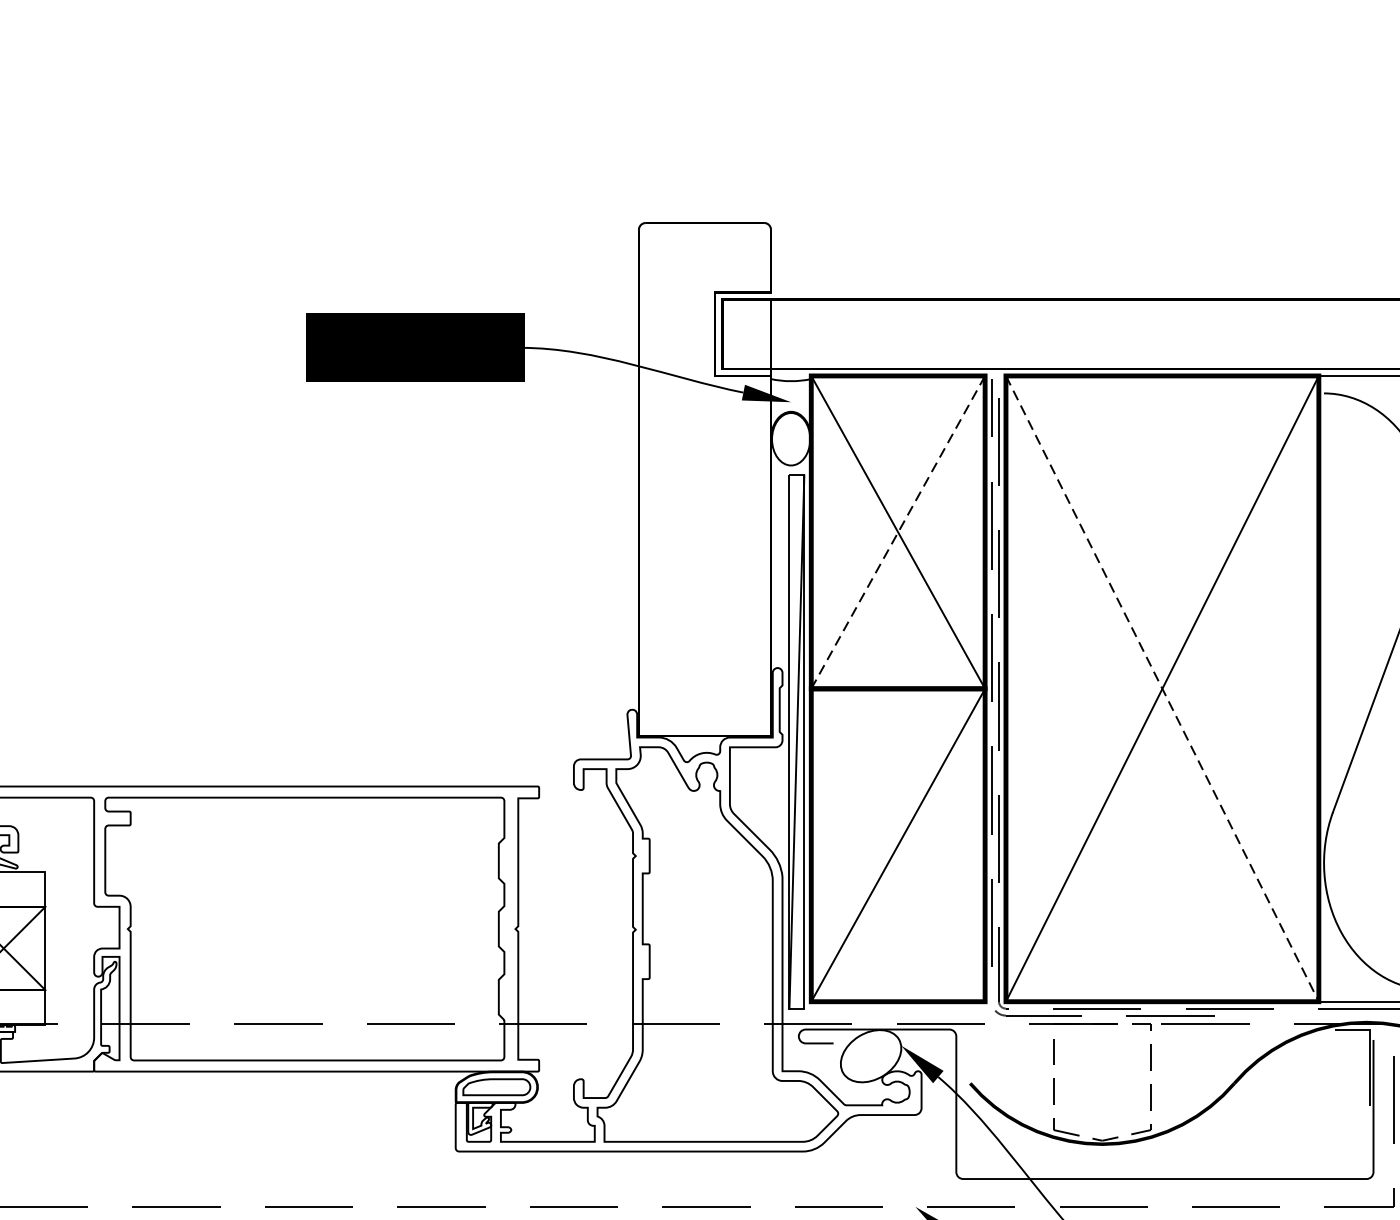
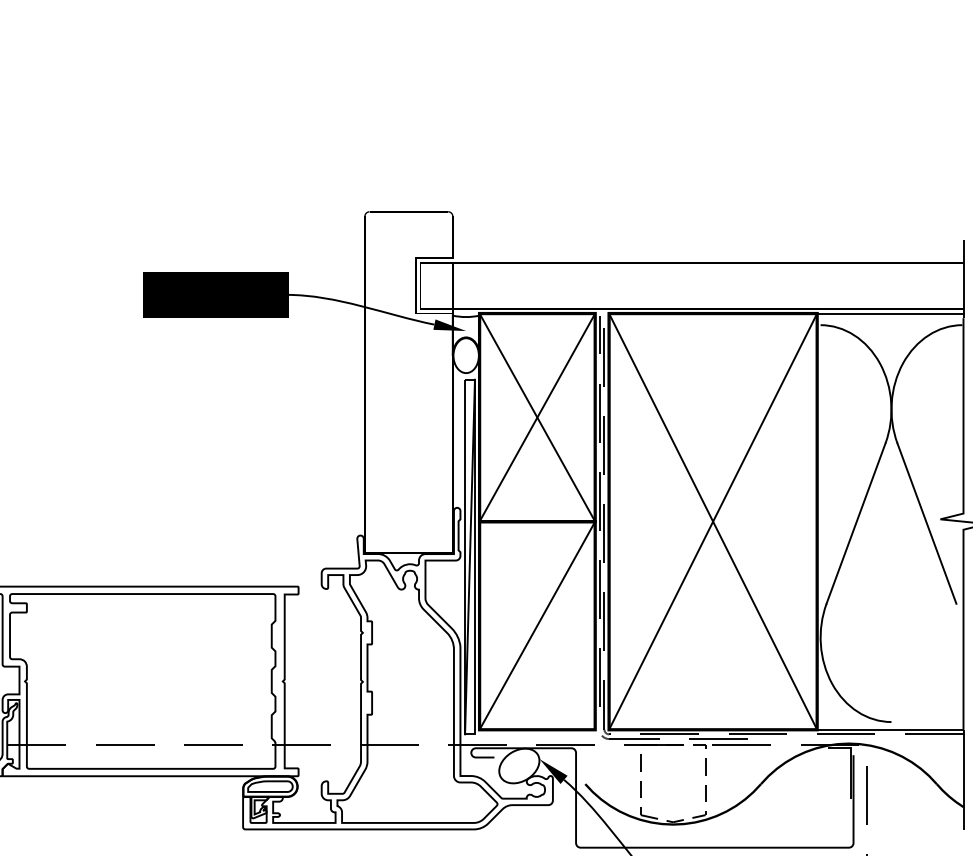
line: (898, 532) -> (537, 417), dashed -> solid
line: (1162, 688) -> (713, 521), dashed -> solid

